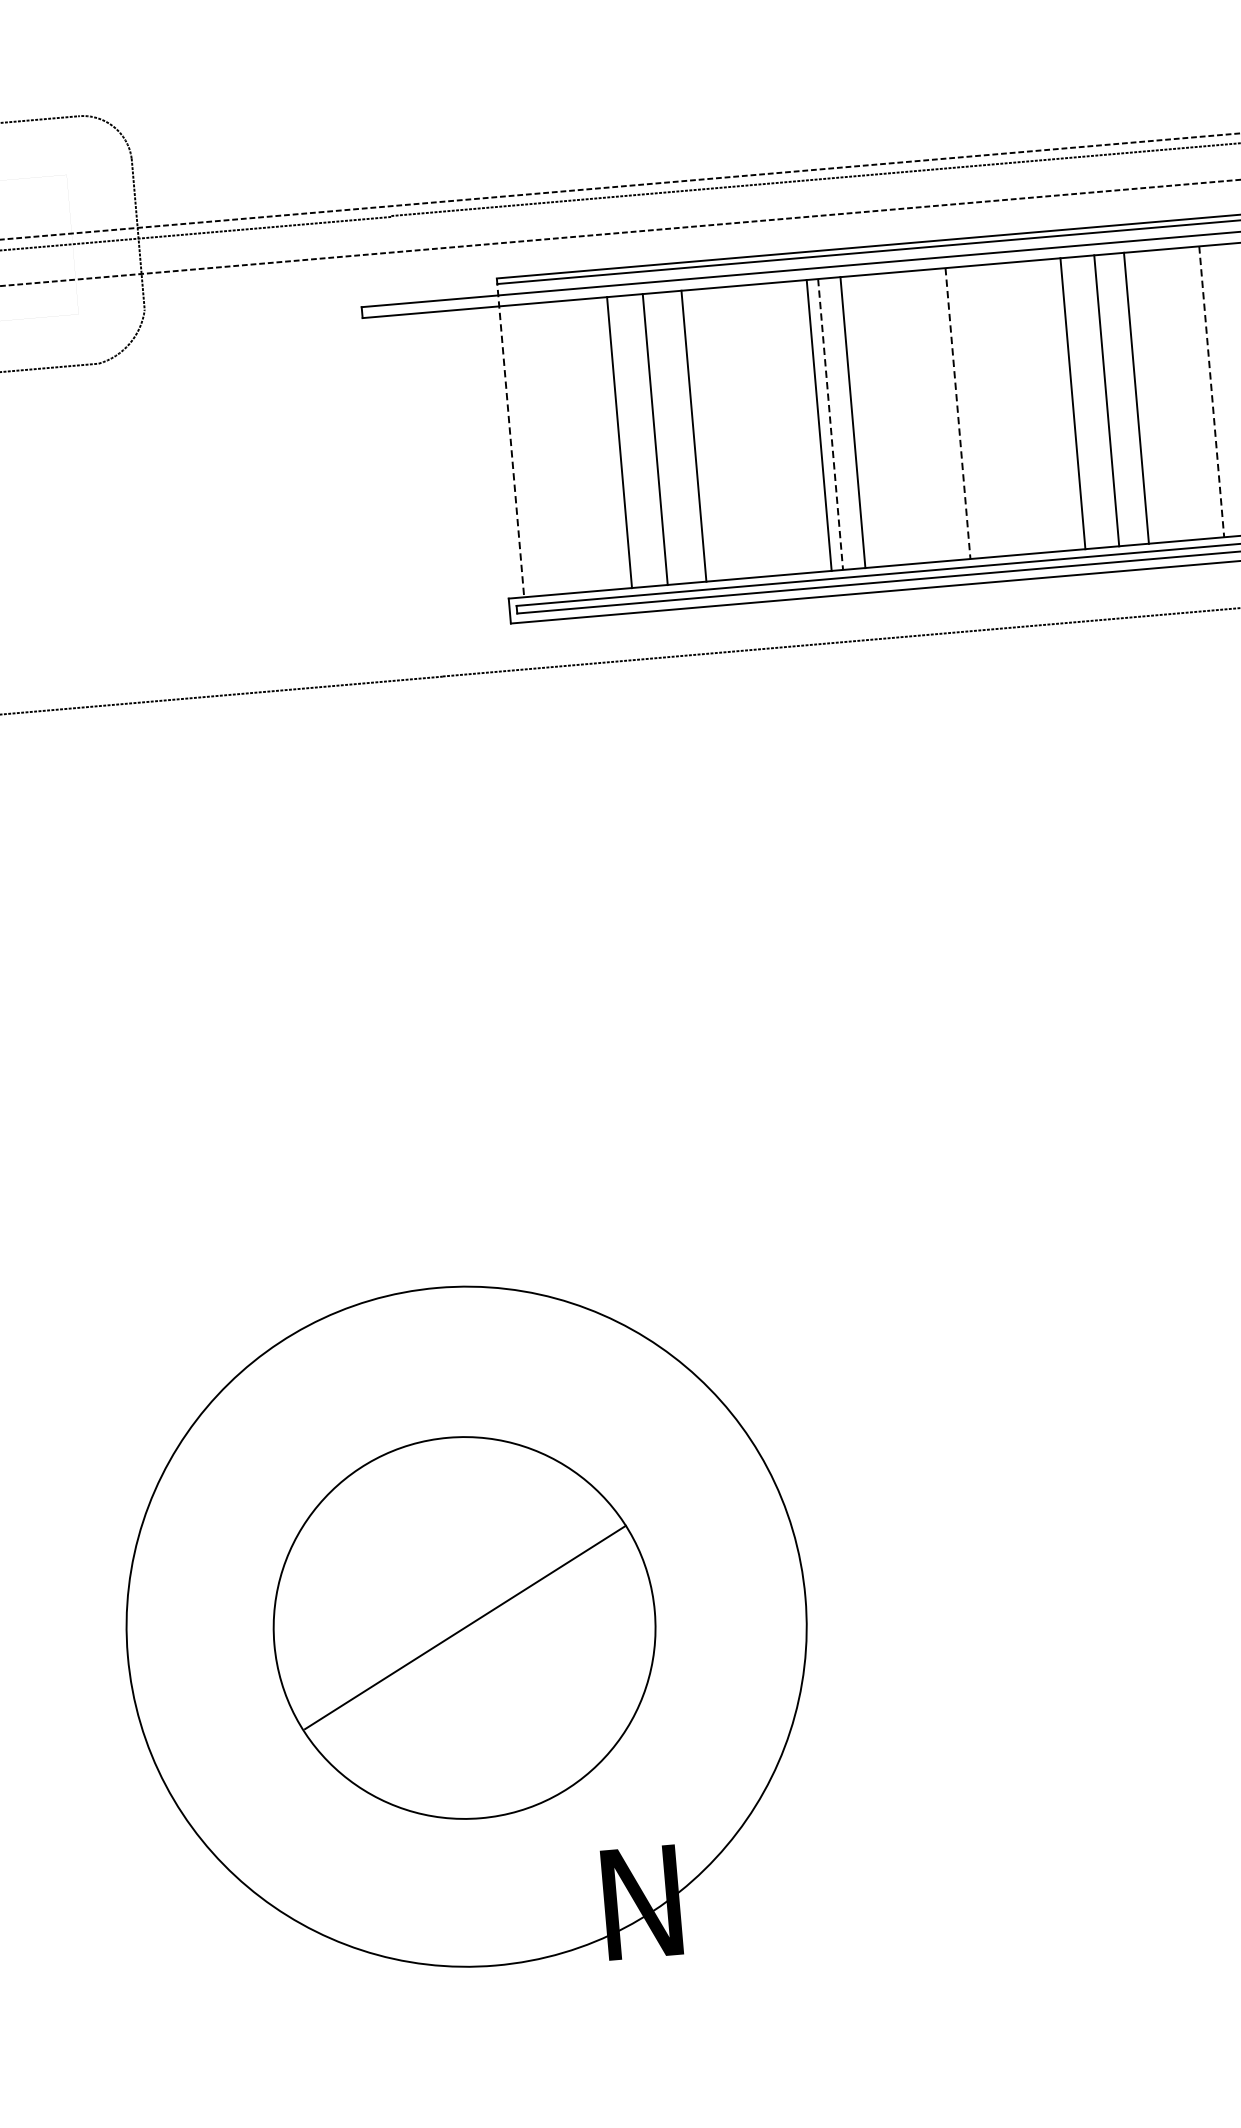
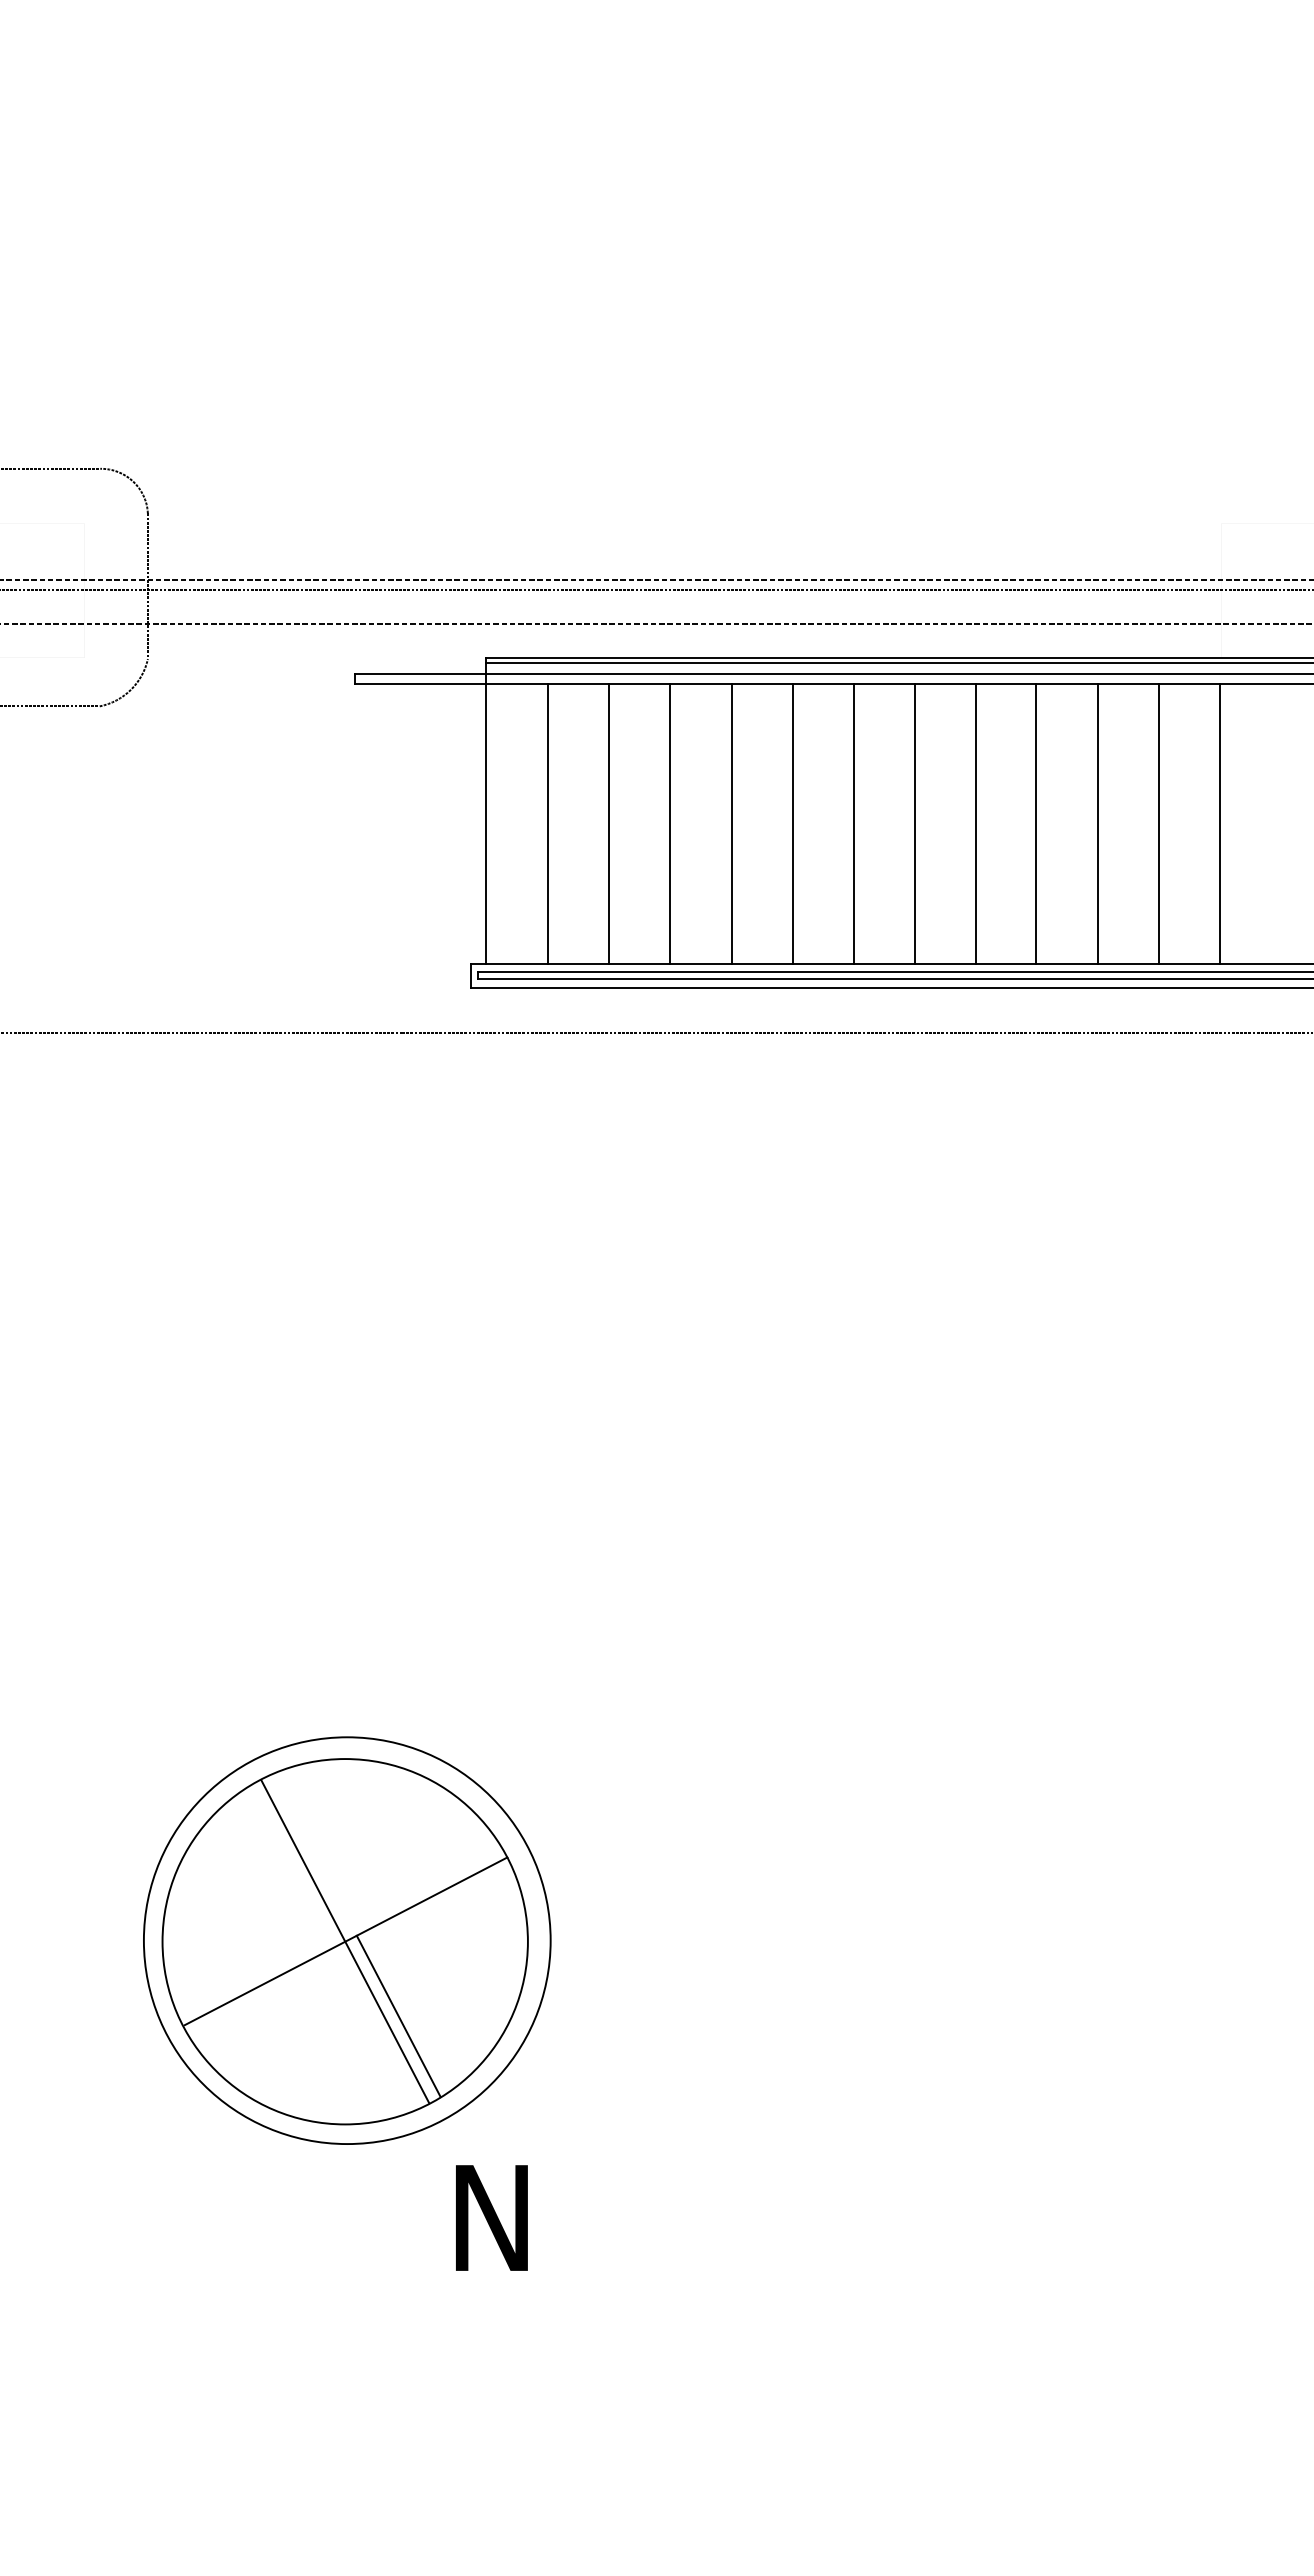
line: (1211, 392) -> (1158, 824), dashed -> solid
line: (1136, 397) -> (1036, 823), moved
line: (1106, 400) -> (1097, 823), moved
line: (1073, 403) -> (976, 823), moved
line: (957, 413) -> (914, 824), dashed -> solid
line: (853, 421) -> (854, 823), moved
line: (819, 424) -> (731, 823), moved
line: (830, 424) -> (792, 824), dashed -> solid
line: (694, 435) -> (609, 823), moved
line: (510, 438) -> (486, 811), dashed -> solid
line: (655, 438) -> (670, 823), moved
line: (619, 441) -> (547, 823), moved
circle: (465, 1626) -> (346, 1940), size x0.62
line: (464, 1627) -> (345, 1941), added
line: (526, 1701) -> (398, 2016), added

